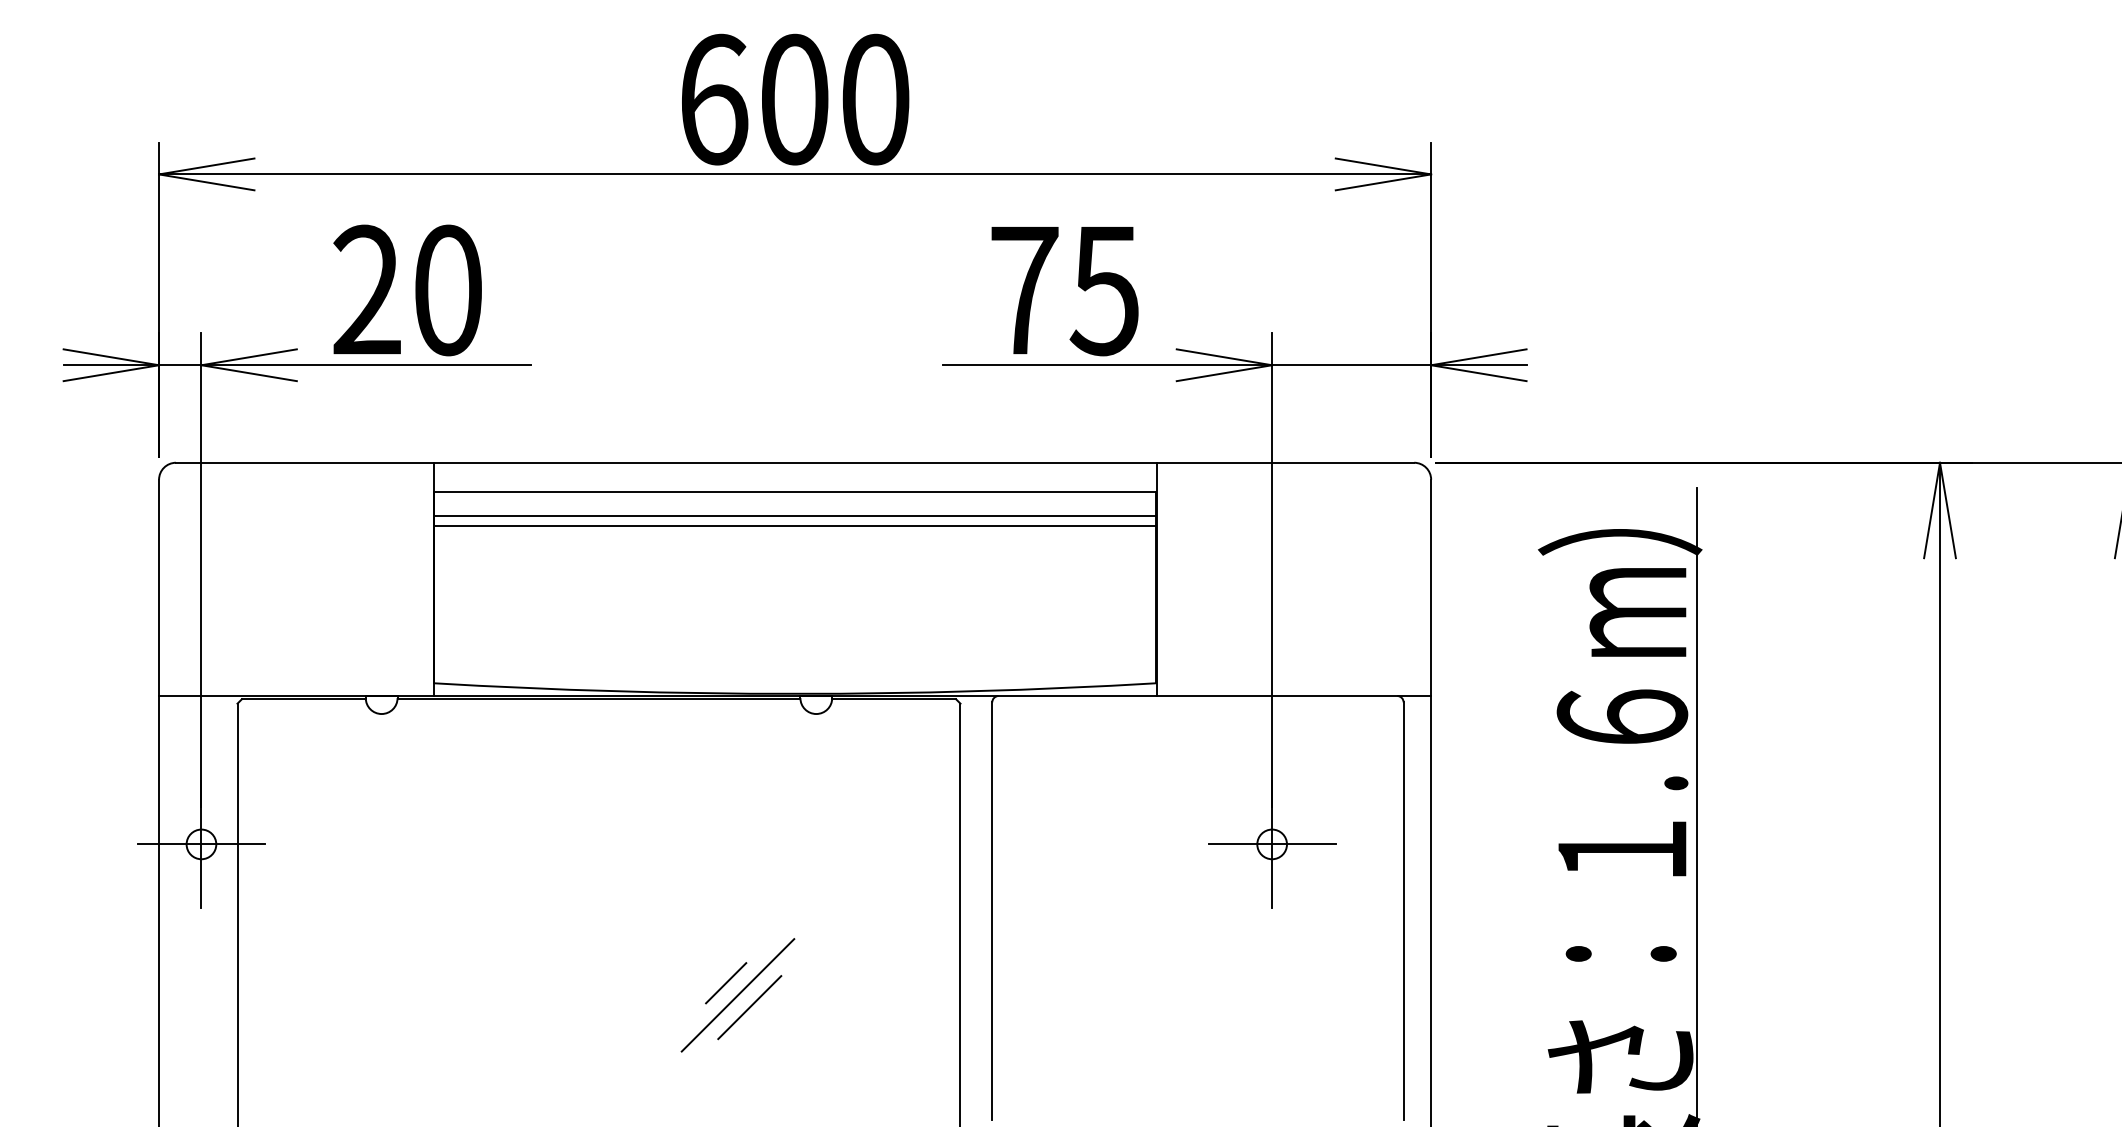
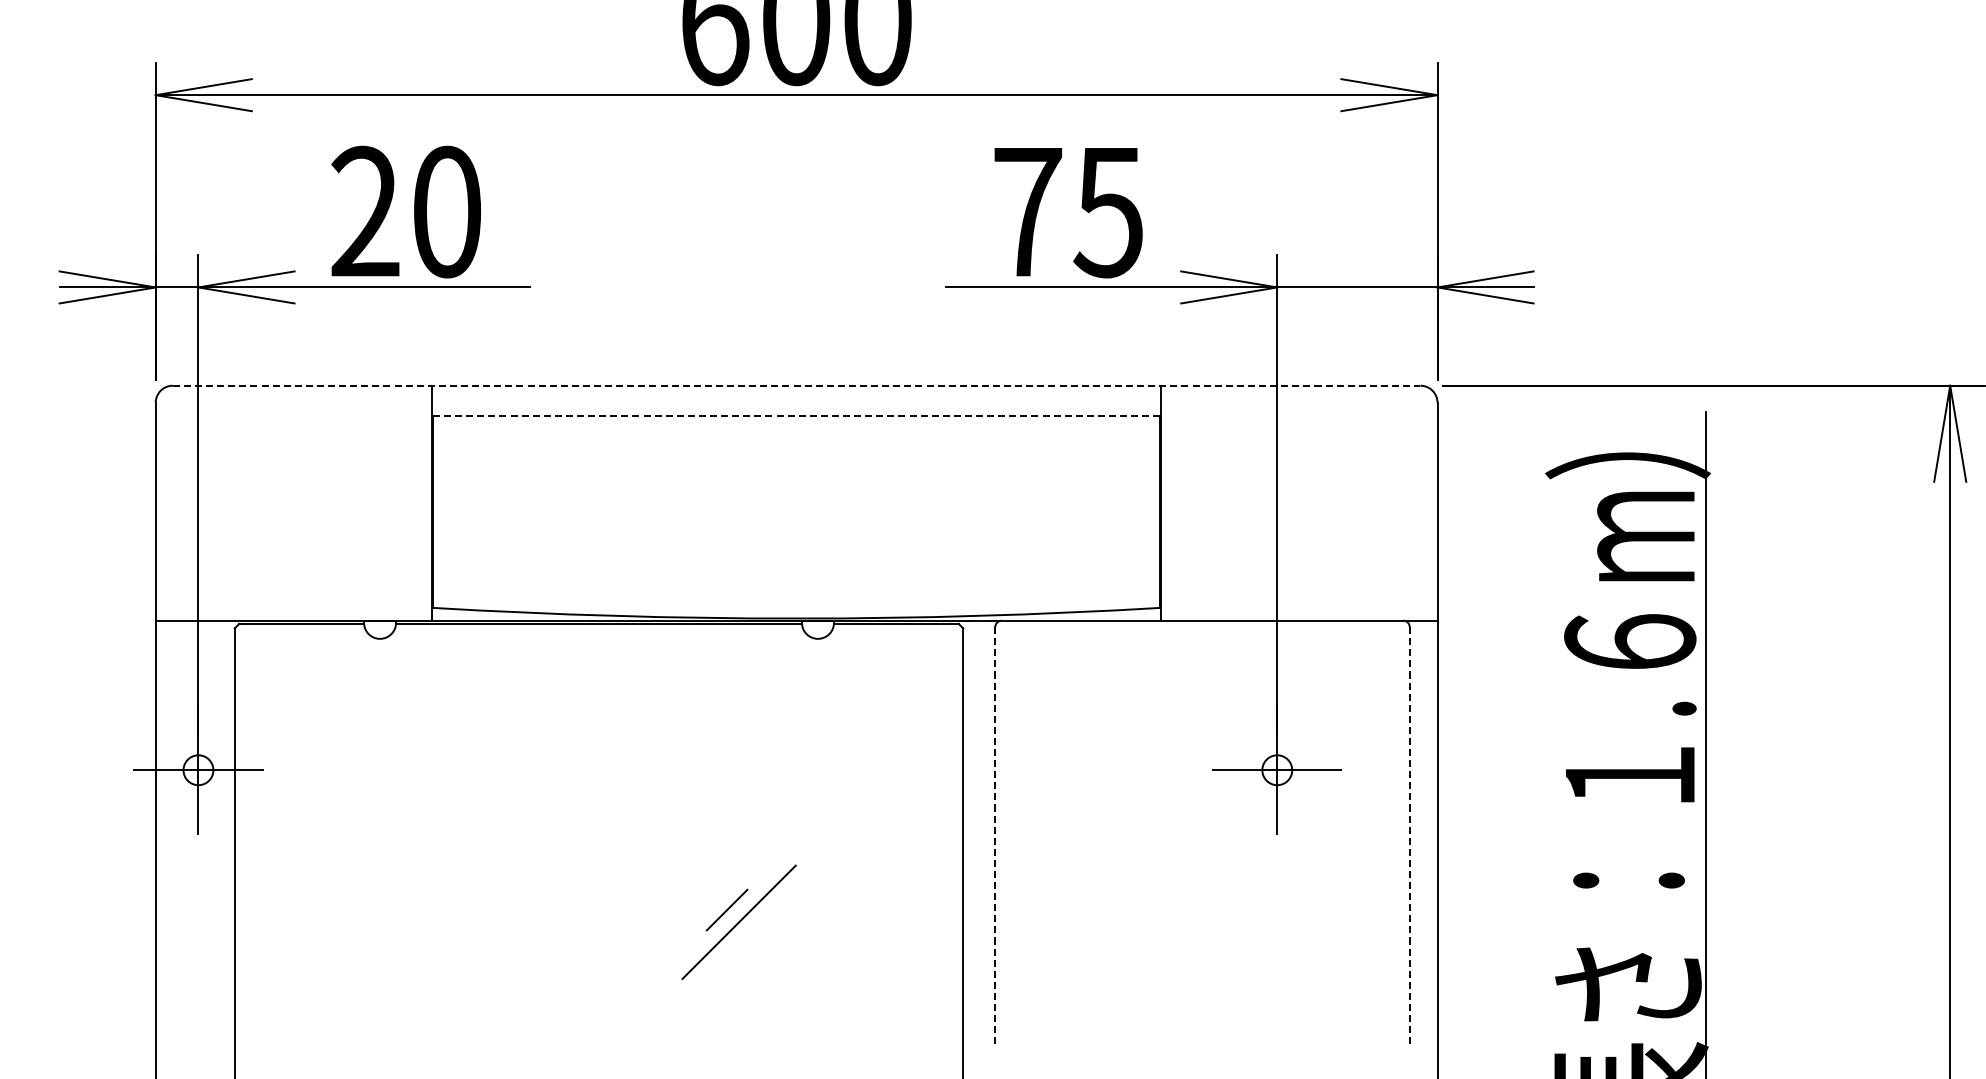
line: (795, 462) -> (797, 385), solid -> dashed
line: (794, 492) -> (796, 415), solid -> dashed
line: (795, 515) -> (797, 438), removed
line: (795, 526) -> (797, 449), removed
line: (992, 911) -> (995, 837), solid -> dashed
line: (1403, 911) -> (1409, 837), solid -> dashed
line: (749, 1007) -> (750, 934), removed

